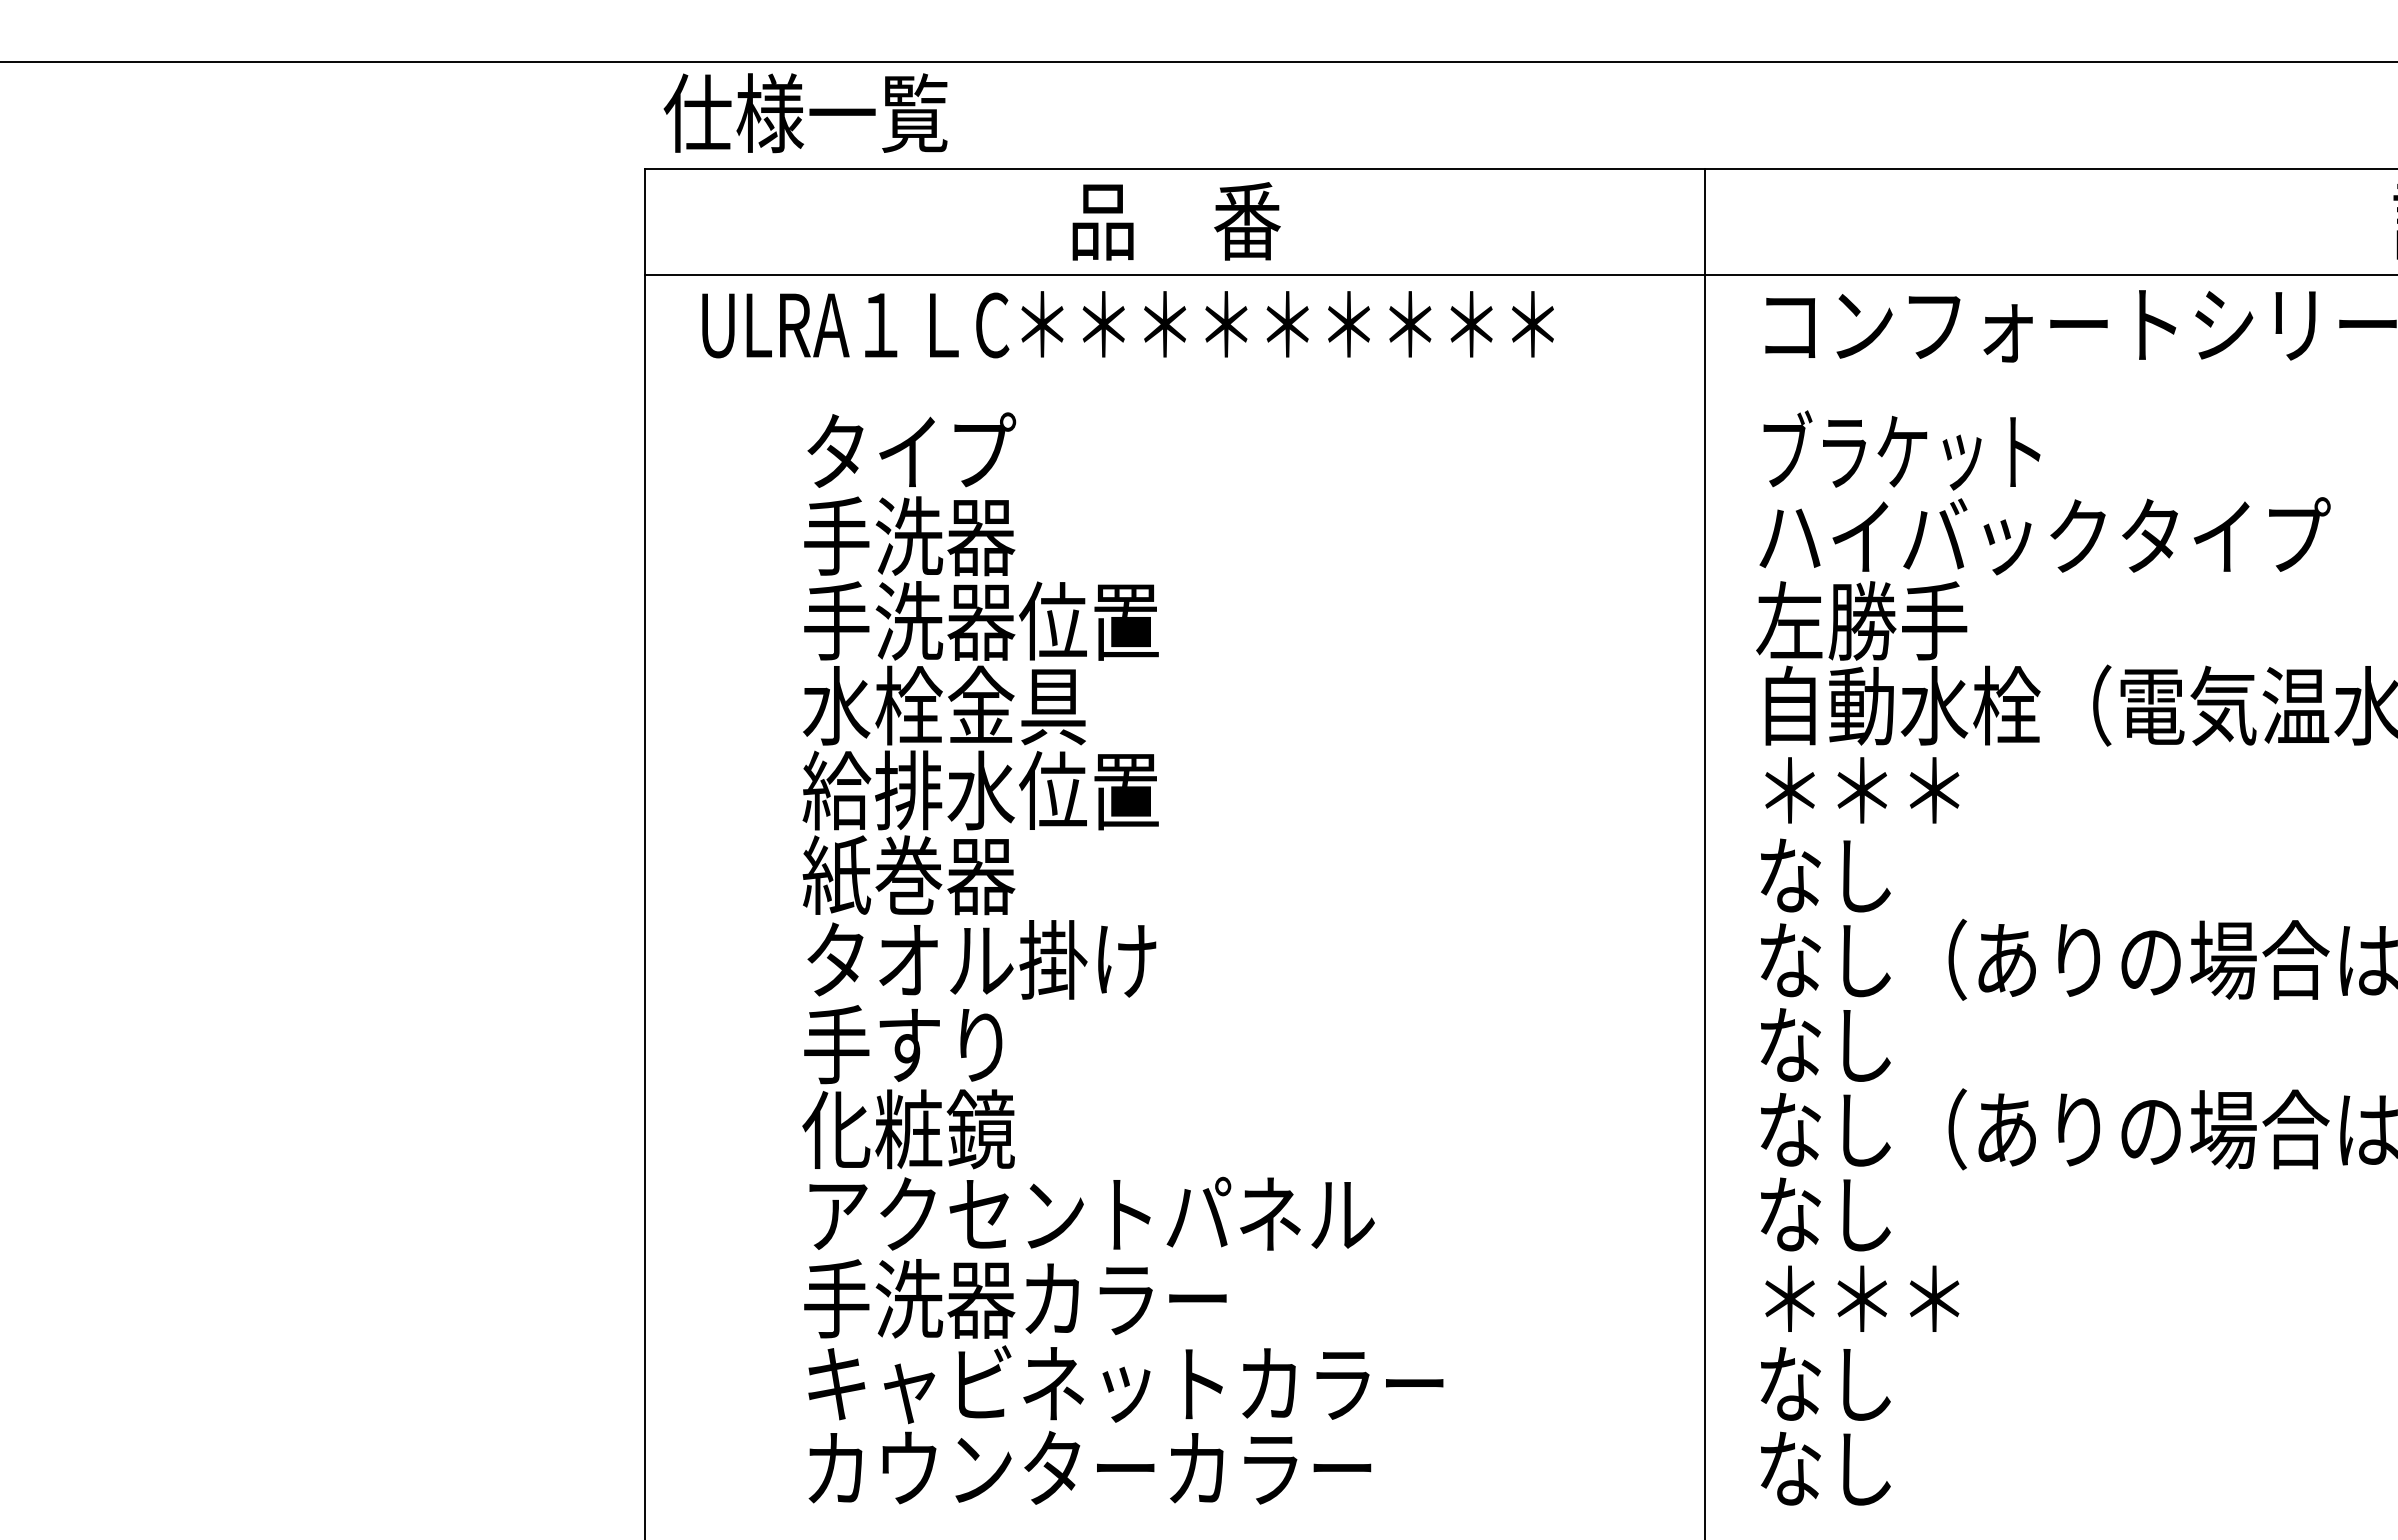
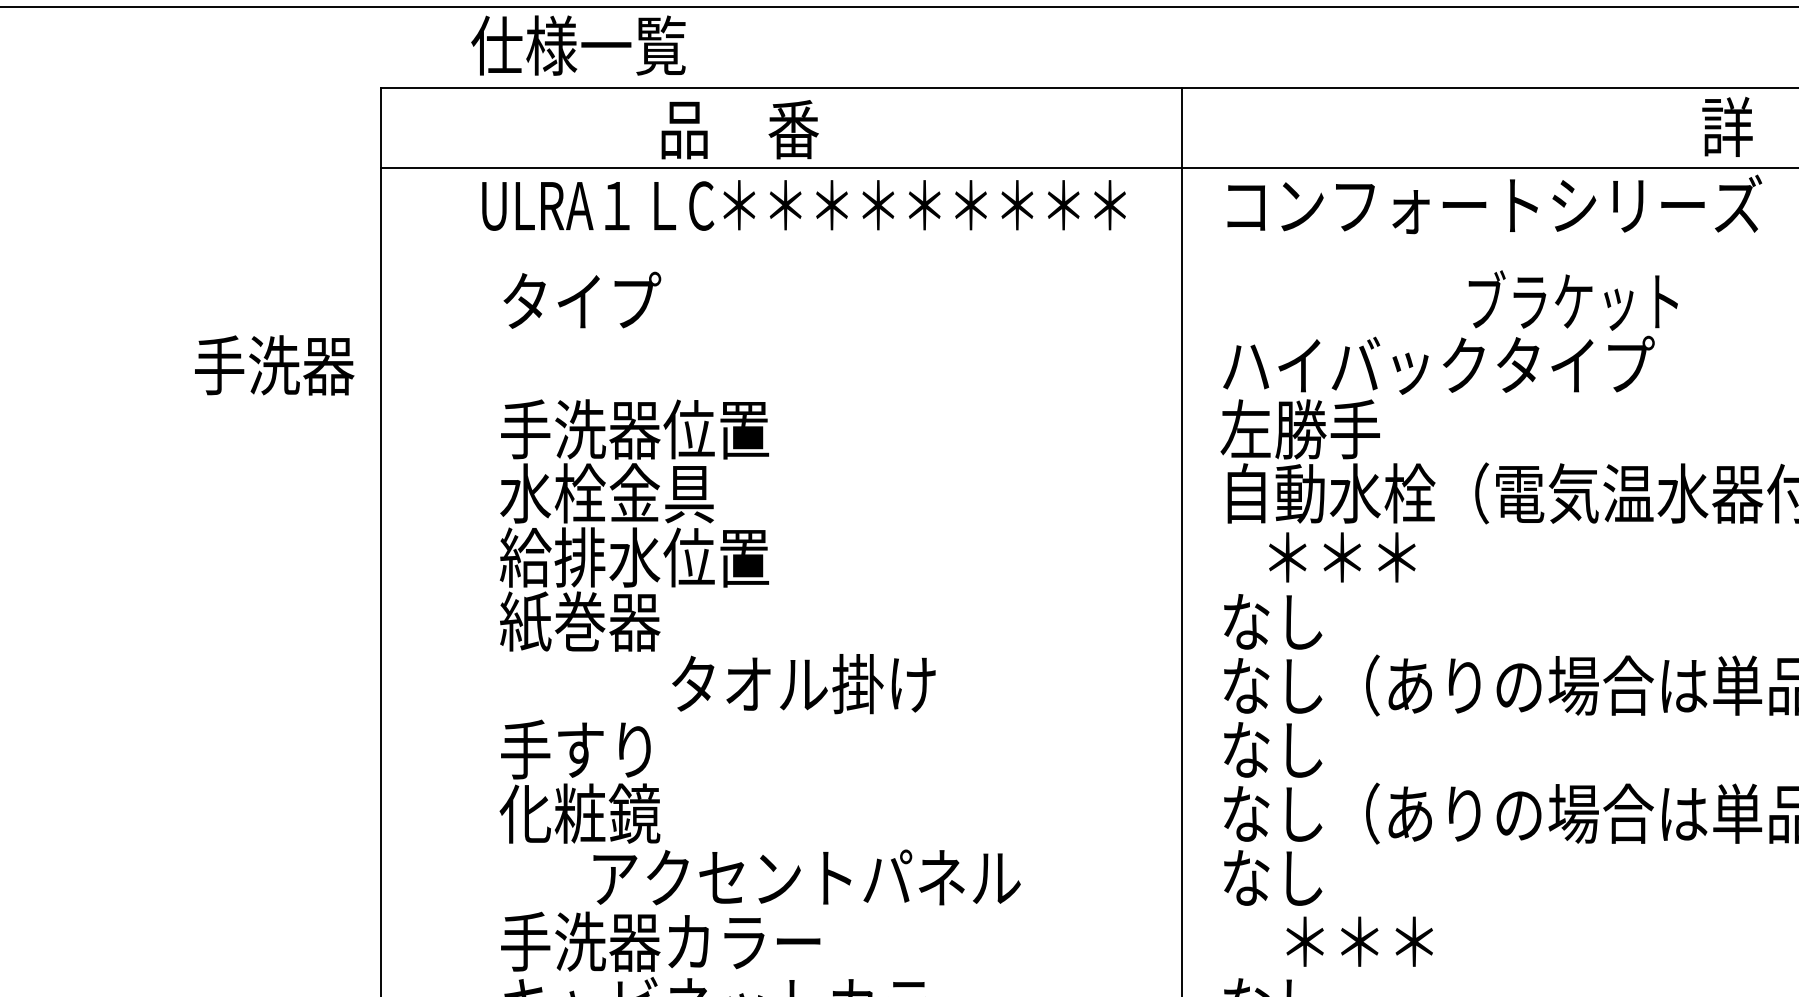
text: (805, 113) -> (578, 45), moved
text: (1176, 221) -> (740, 129), moved
text: (1127, 324) -> (803, 205), moved
text: (1901, 450) -> (1573, 300), moved
text: (909, 536) -> (274, 365), moved
text: (1862, 790) -> (1342, 557), moved
text: (981, 959) -> (803, 683), moved
text: (1091, 1213) -> (806, 877), moved
text: (1862, 1298) -> (1359, 941), moved

